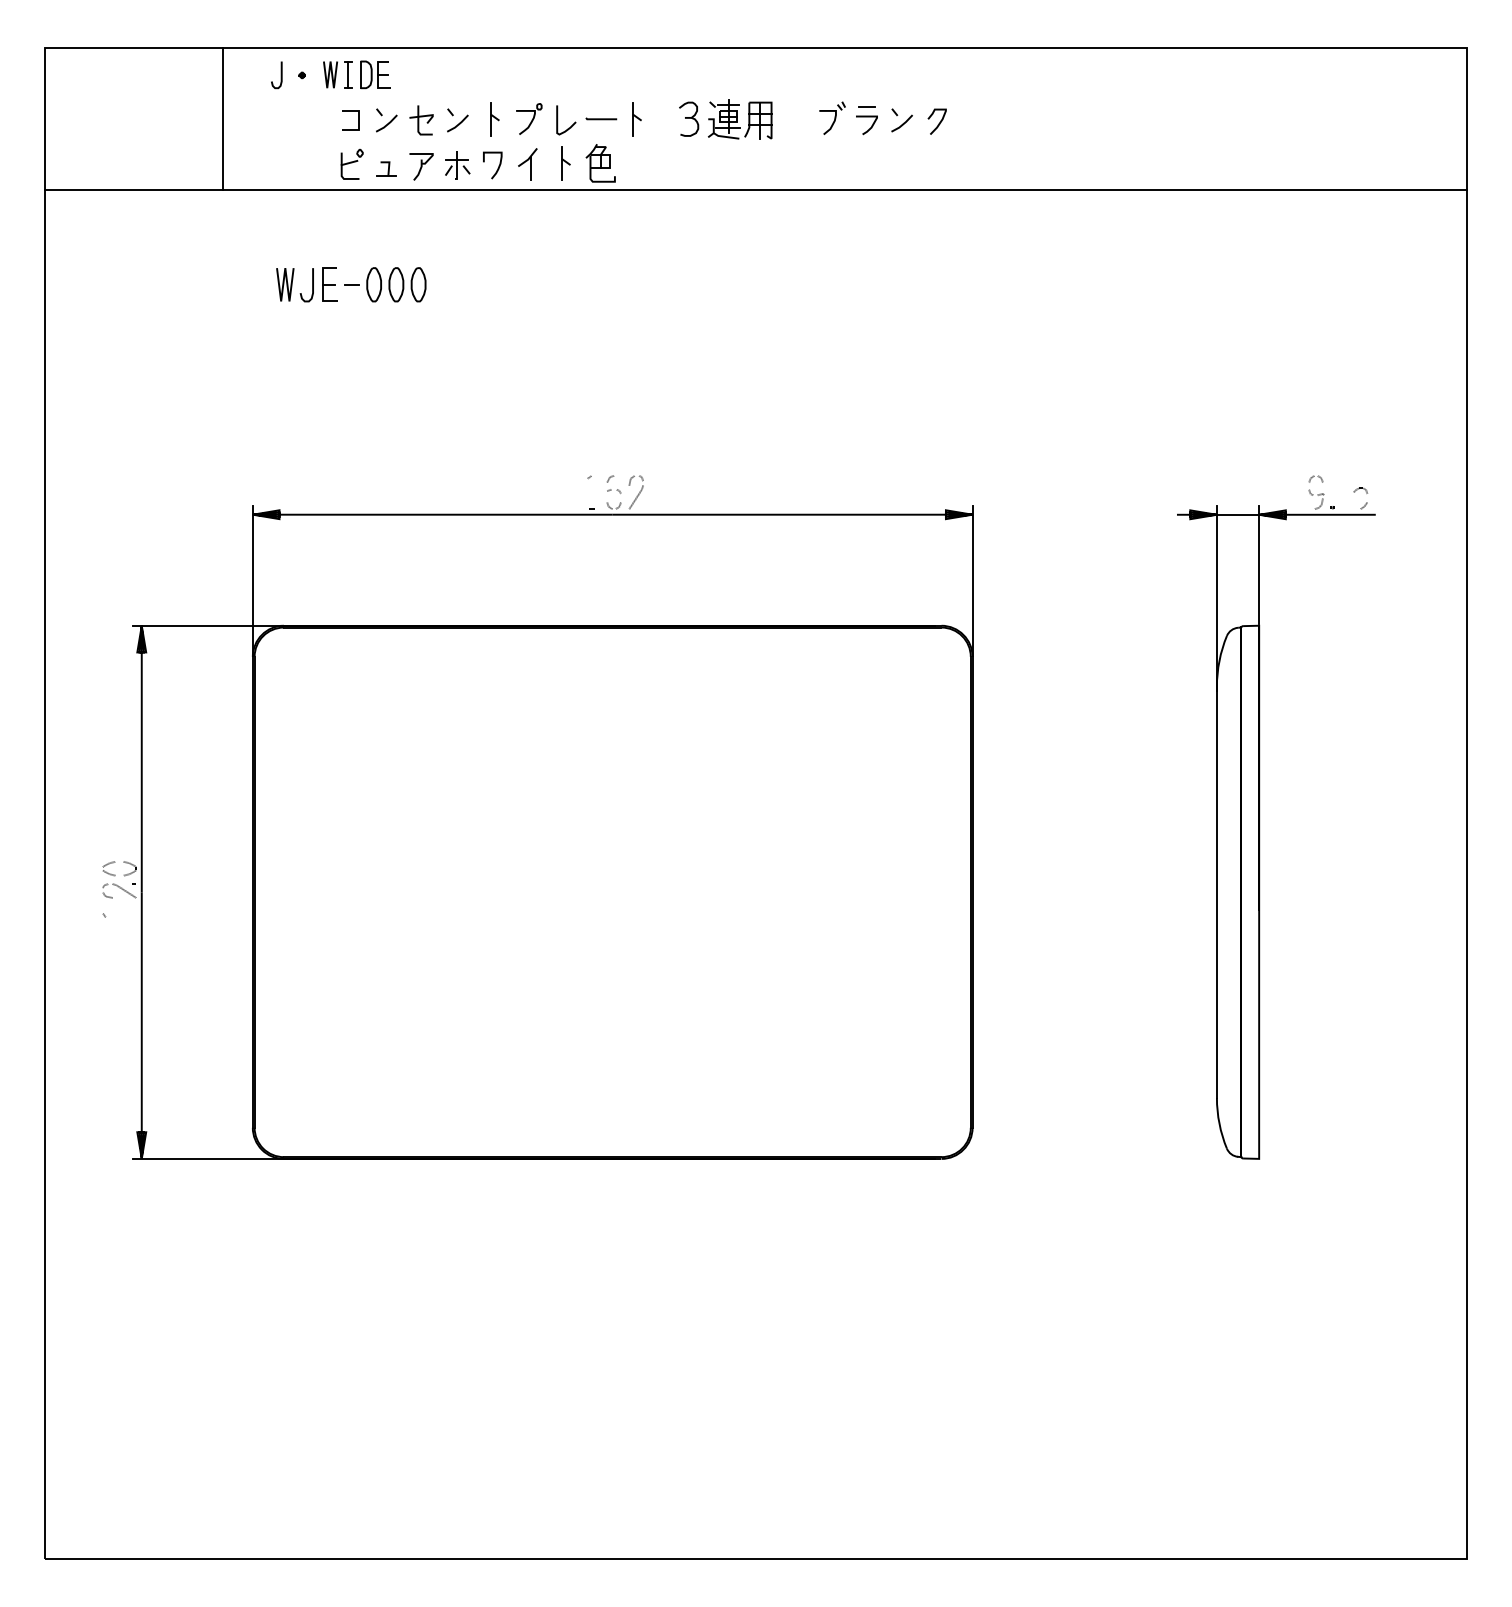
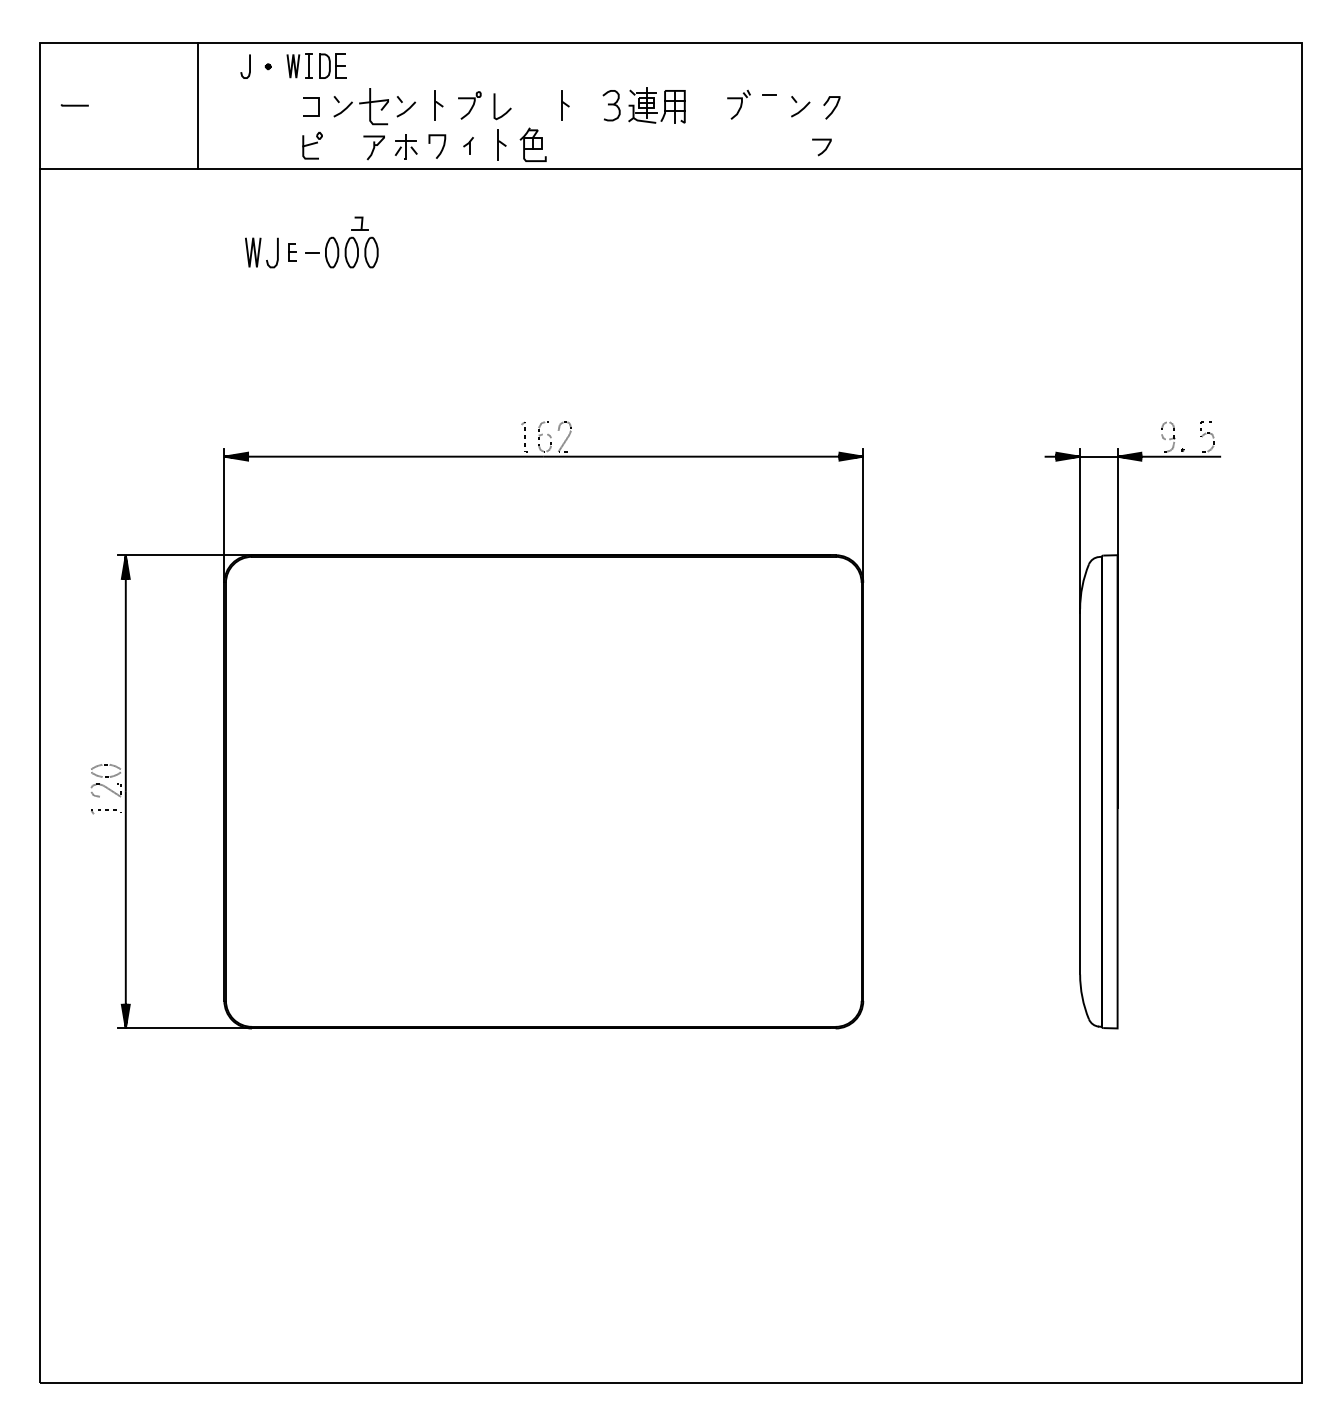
line: (601, 118) -> (74, 104), moved
part: (421, 120) -> (374, 106), size x1.4
curve: (869, 128) -> (824, 150), moved
part: (527, 164) -> (468, 145), size x0.6
part: (386, 168) -> (359, 223), moved
part: (329, 284) -> (292, 252), size x0.6

